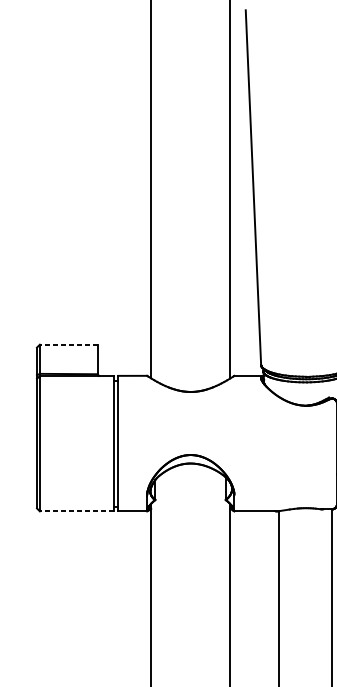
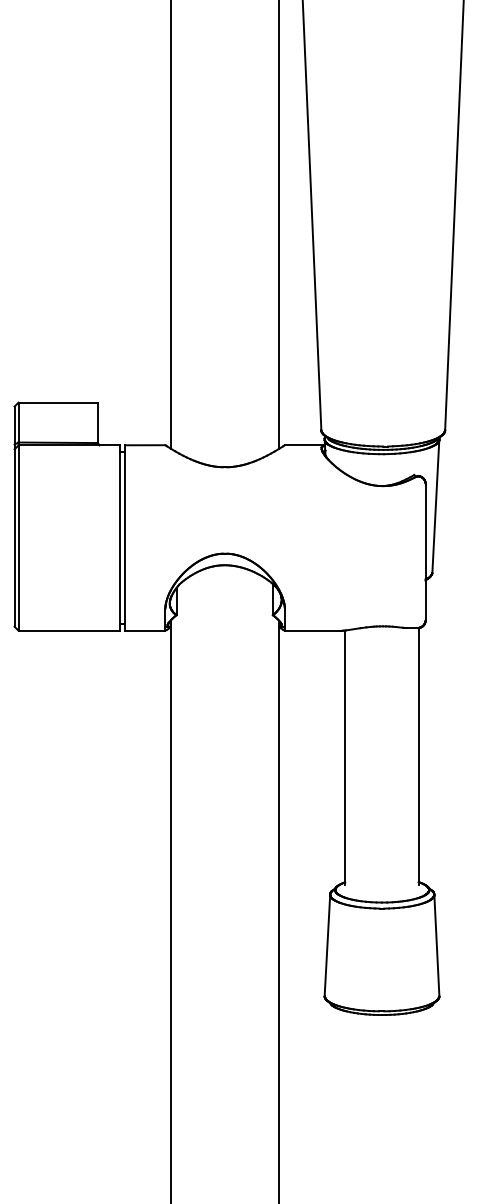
line: (69, 344) -> (58, 402), dashed -> solid
line: (77, 511) -> (69, 630), dashed -> solid

